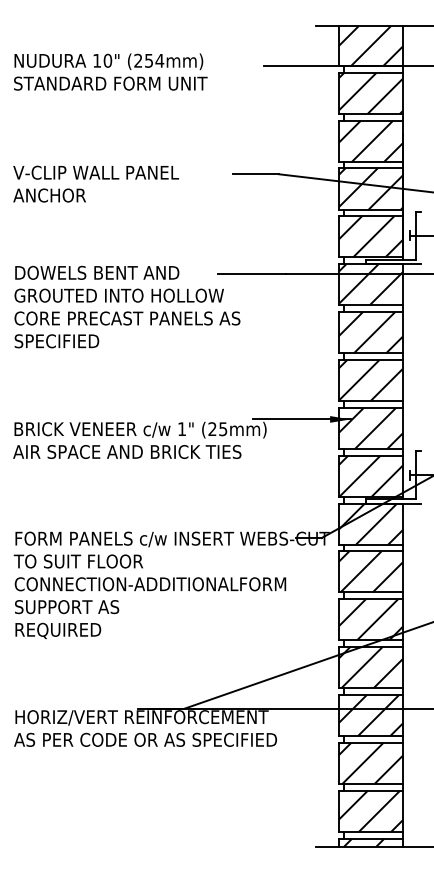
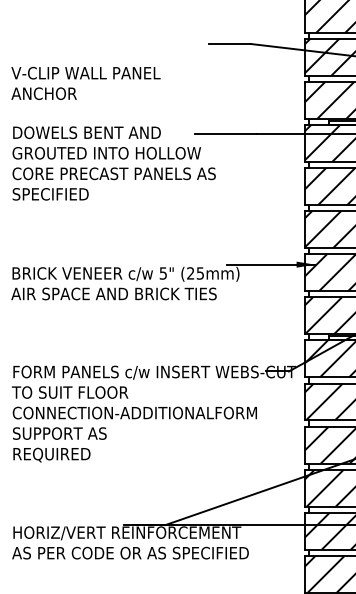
text: (95, 183) -> (85, 82), moved
text: (181, 429) -> (162, 273), 1" -> 5"

